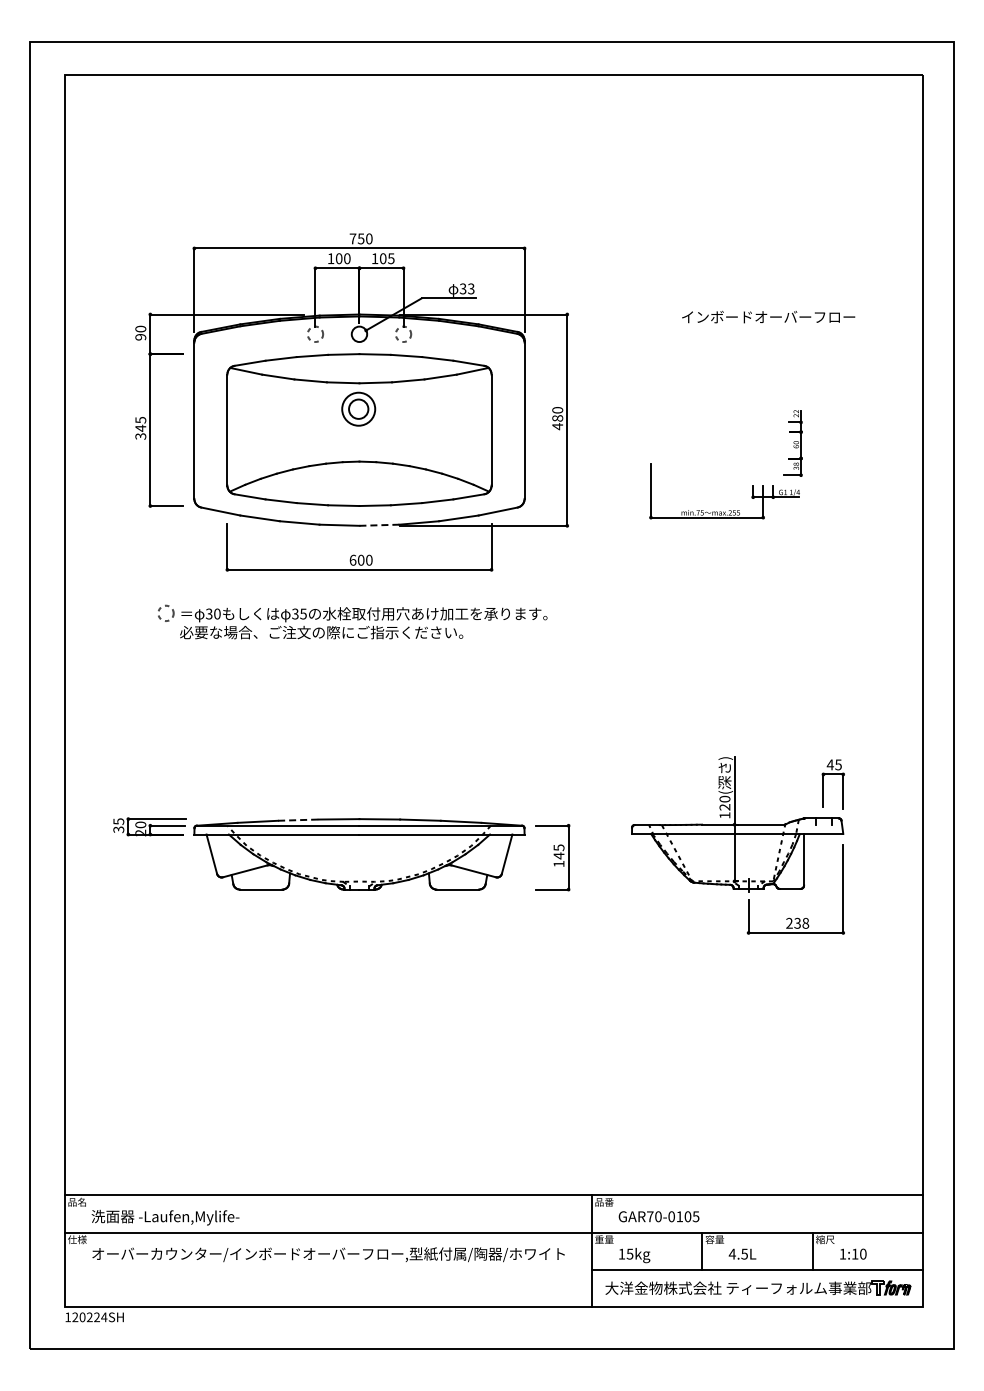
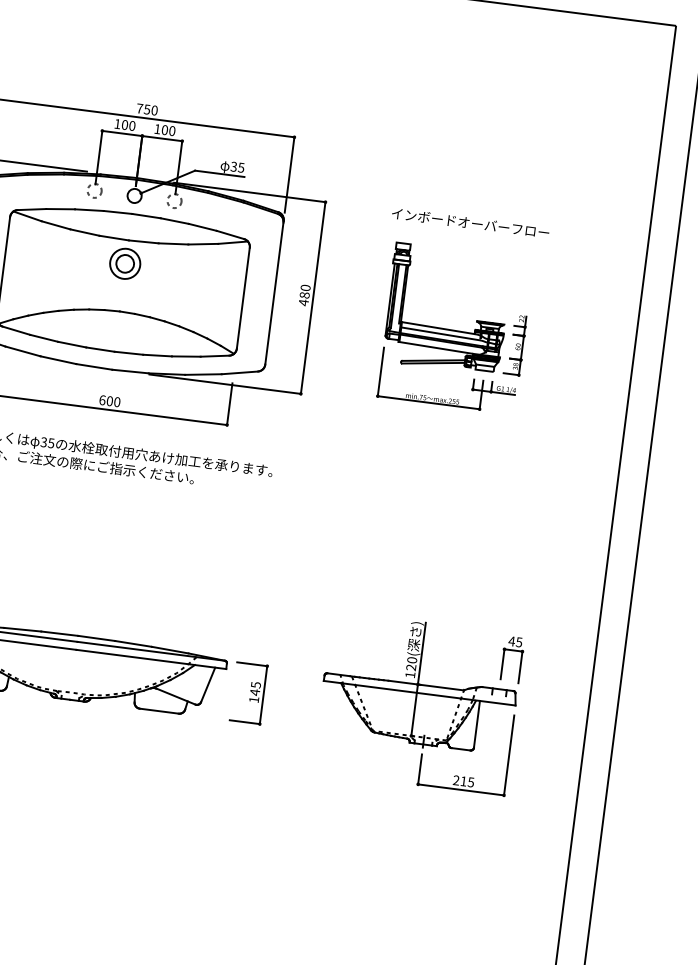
text: (391, 258) -> (172, 130), 105 -> 100
text: (471, 288) -> (241, 167), 33 -> 35
text: (768, 316) -> (470, 222), moved
part: (713, 434) -> (444, 328), added
line: (379, 525) -> (130, 371), dashed -> solid
line: (298, 820) -> (22, 630), dashed -> solid
text: (801, 922) -> (467, 781), 238 -> 215

